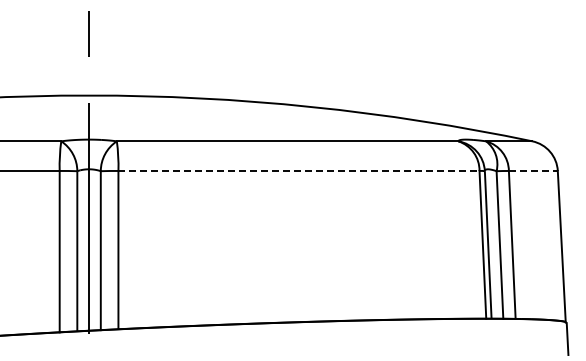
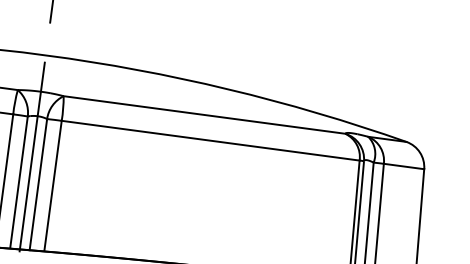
line: (298, 170) -> (210, 140), dashed -> solid
line: (533, 170) -> (404, 166), dashed -> solid

